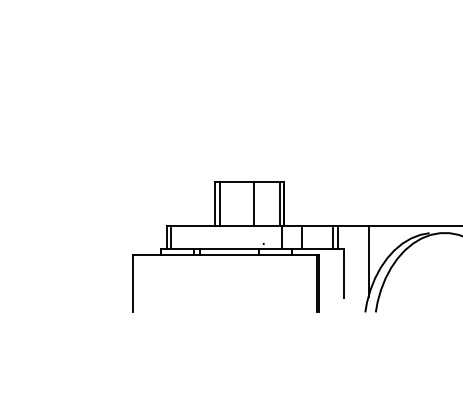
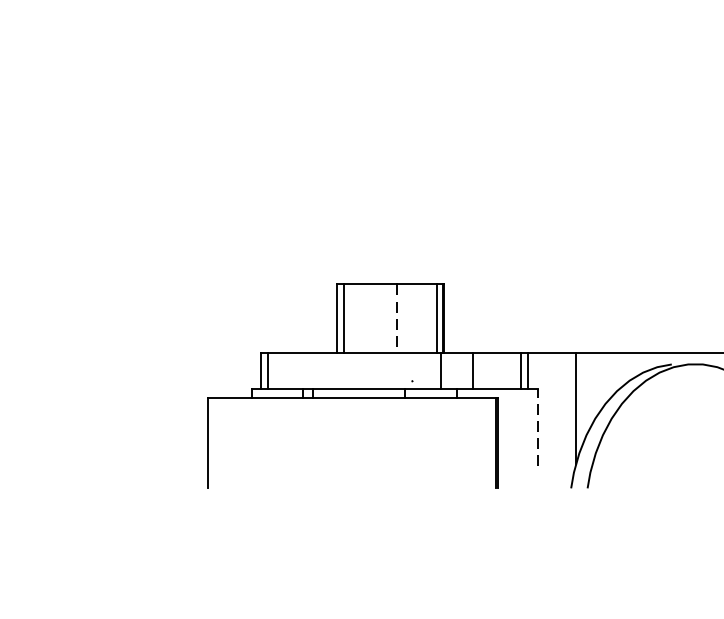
line: (254, 203) -> (397, 318), solid -> dashed
line: (343, 273) -> (537, 427), solid -> dashed

